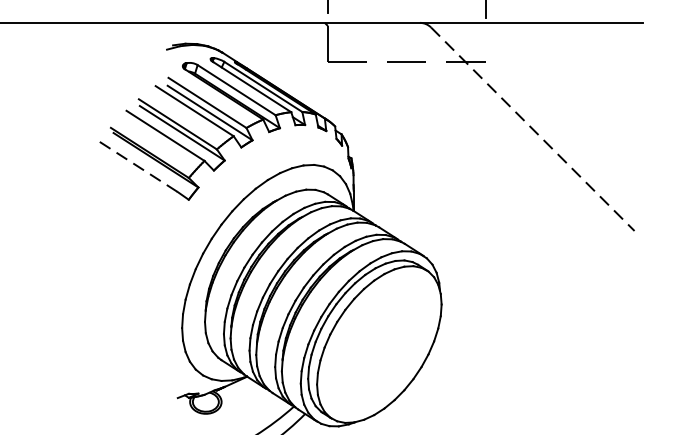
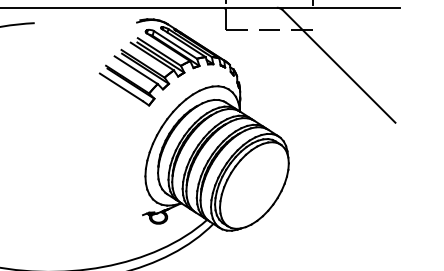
line: (533, 129) -> (339, 66), dashed -> solid
line: (138, 167) -> (121, 87), dashed -> solid

